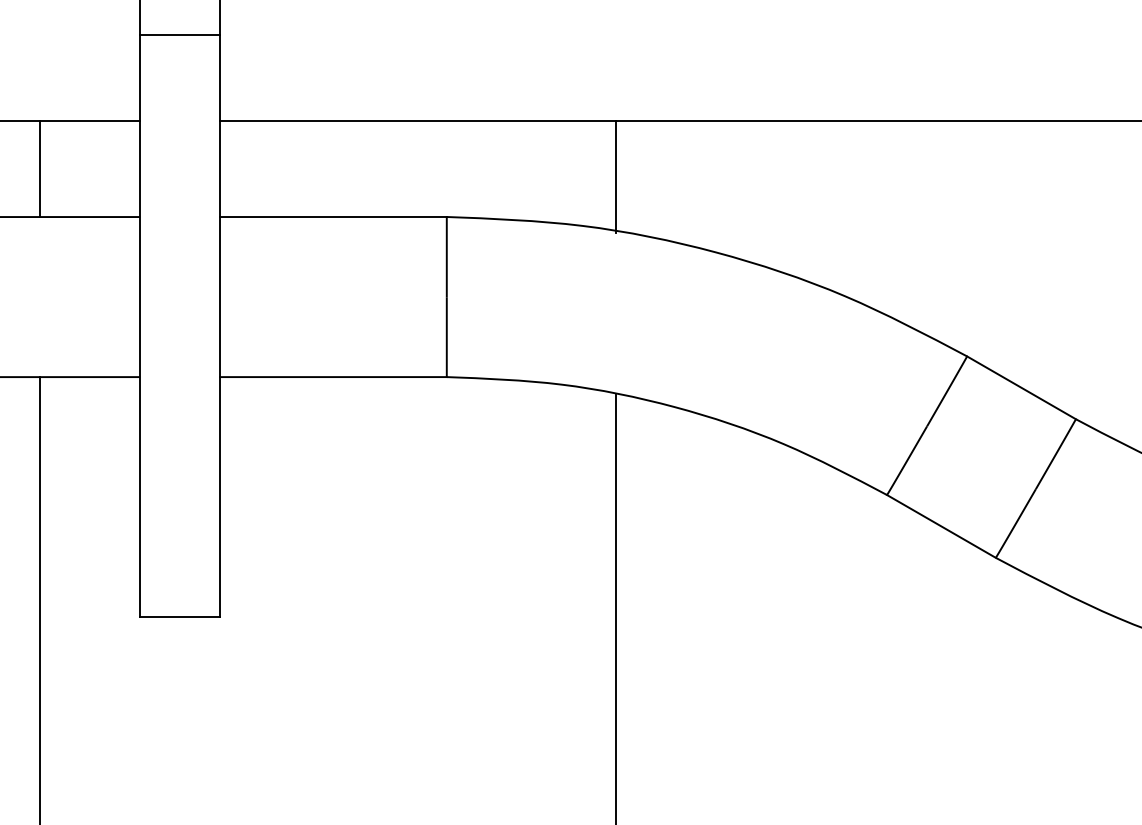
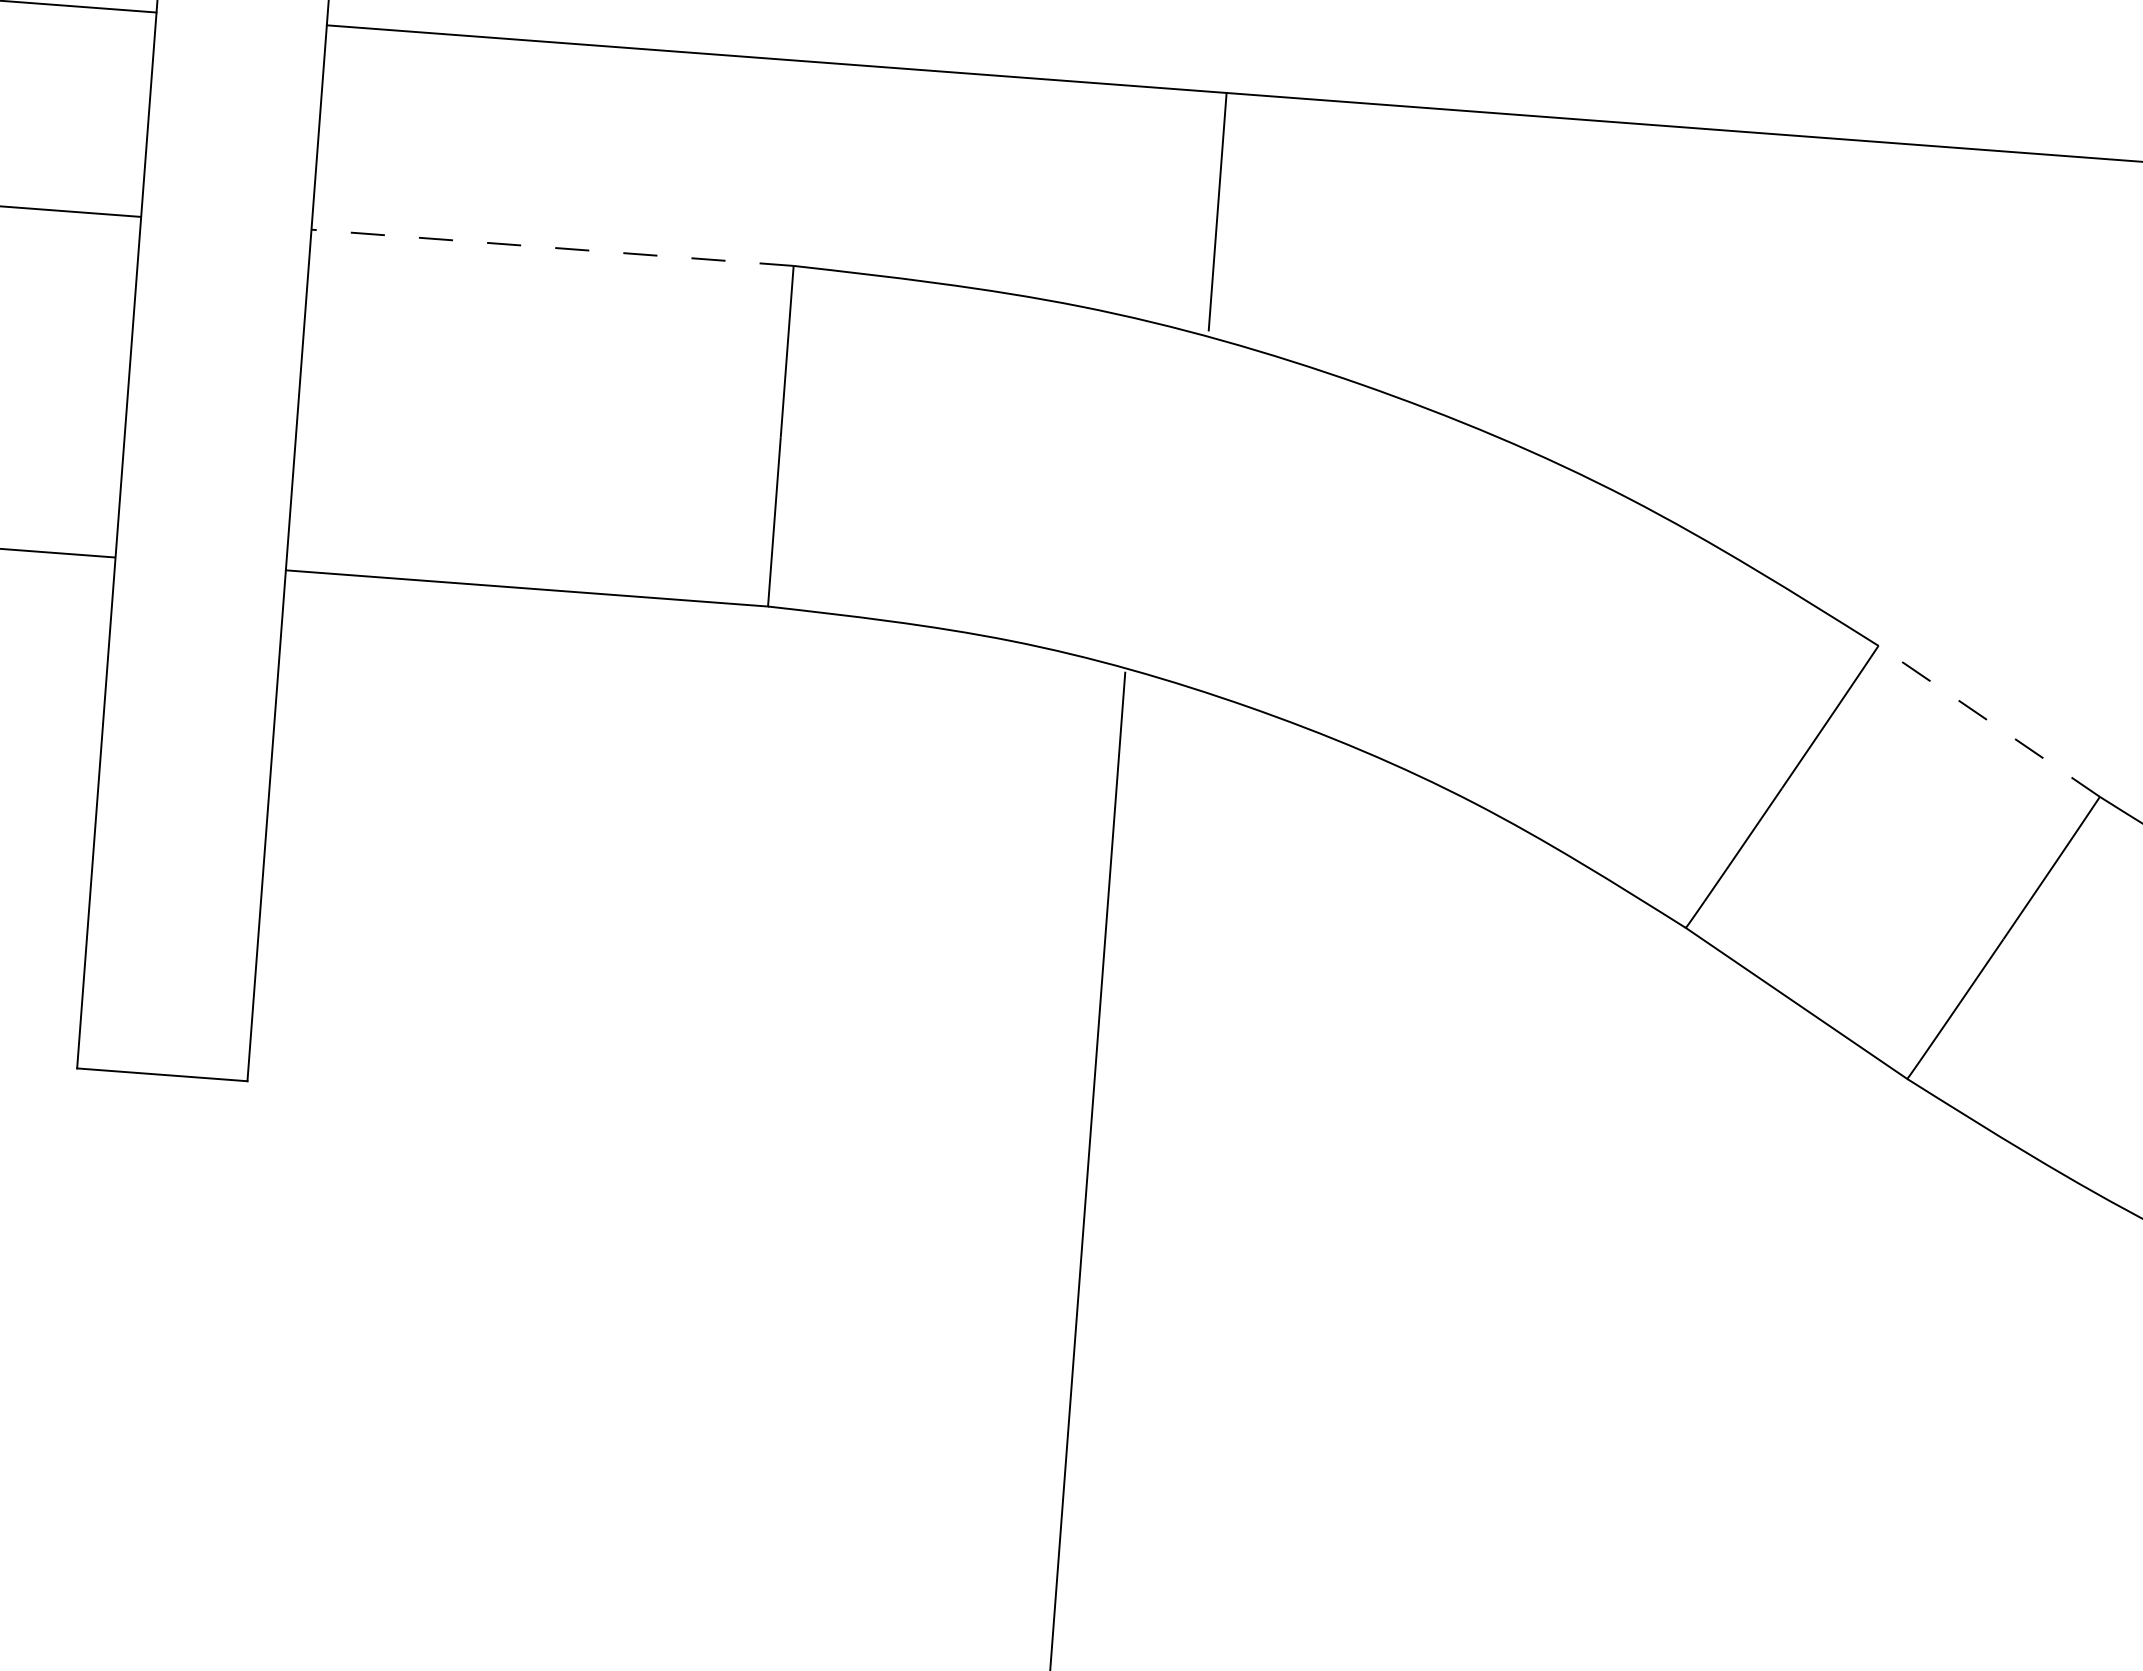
line: (616, 176) -> (1218, 211), moved
line: (333, 217) -> (552, 248), solid -> dashed
line: (1021, 387) -> (1989, 720), solid -> dashed

